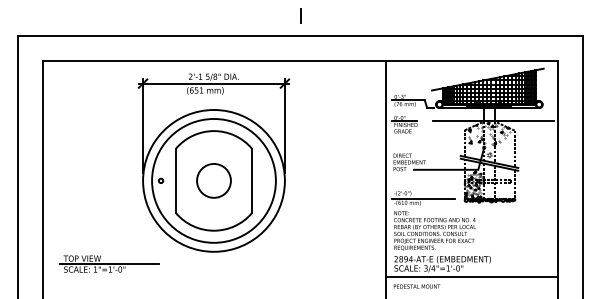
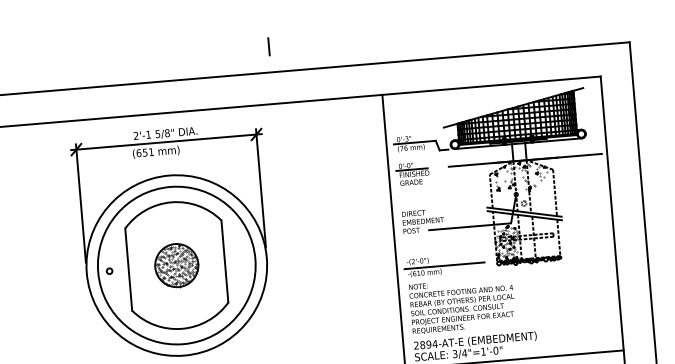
hatch: (213, 180) -> (176, 265), added

